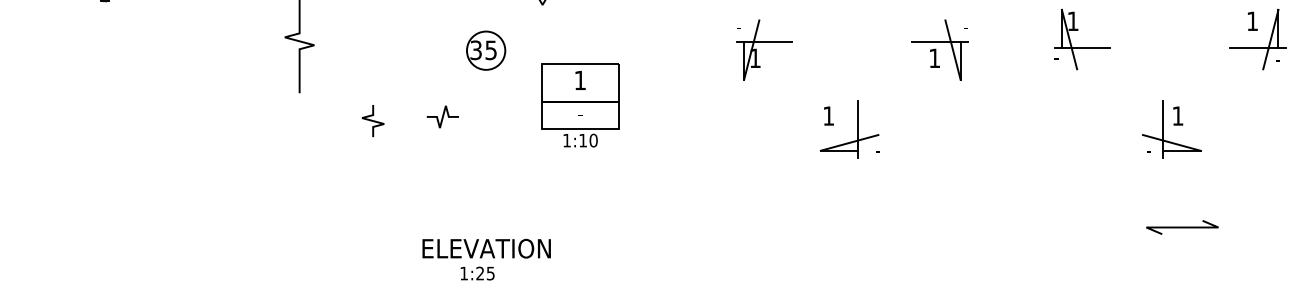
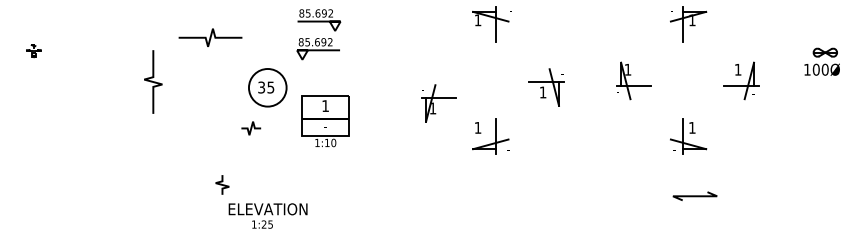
circle: (485, 50) -> (267, 87), size x1.6
part: (764, 50) -> (438, 103), moved
curve: (443, 117) -> (251, 128), moved
curve: (373, 120) -> (222, 184), moved

